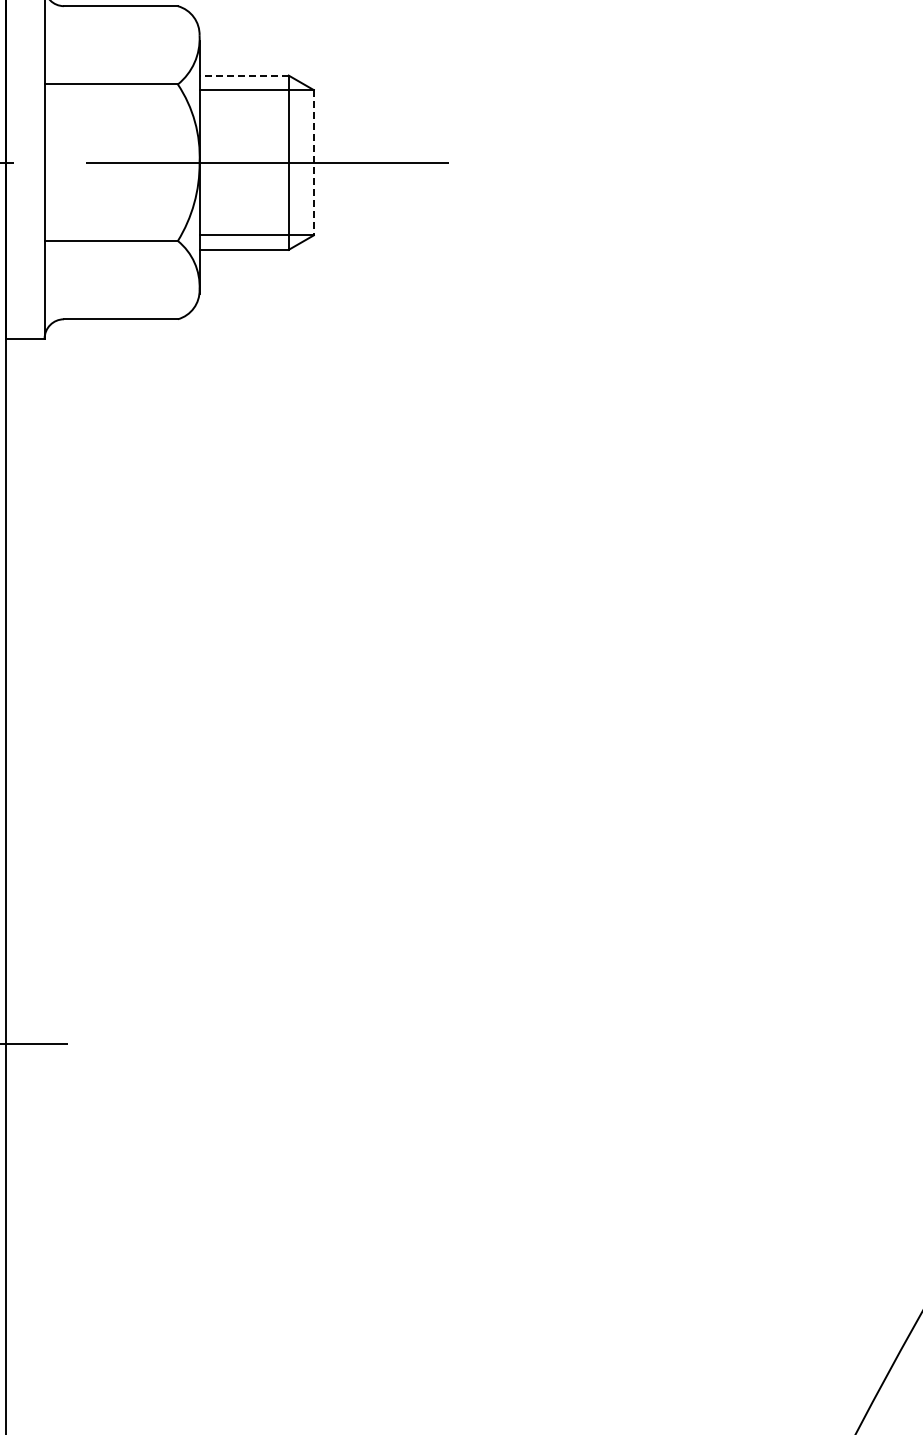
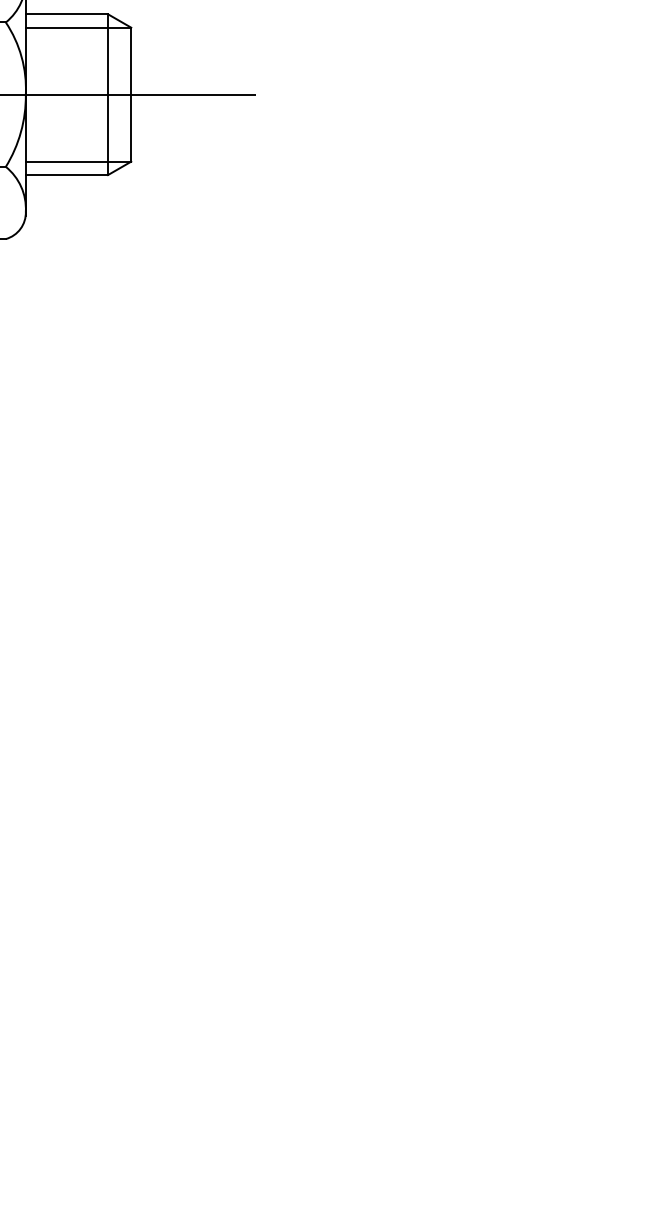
line: (244, 75) -> (67, 14), dashed -> solid
line: (313, 162) -> (130, 94), dashed -> solid

